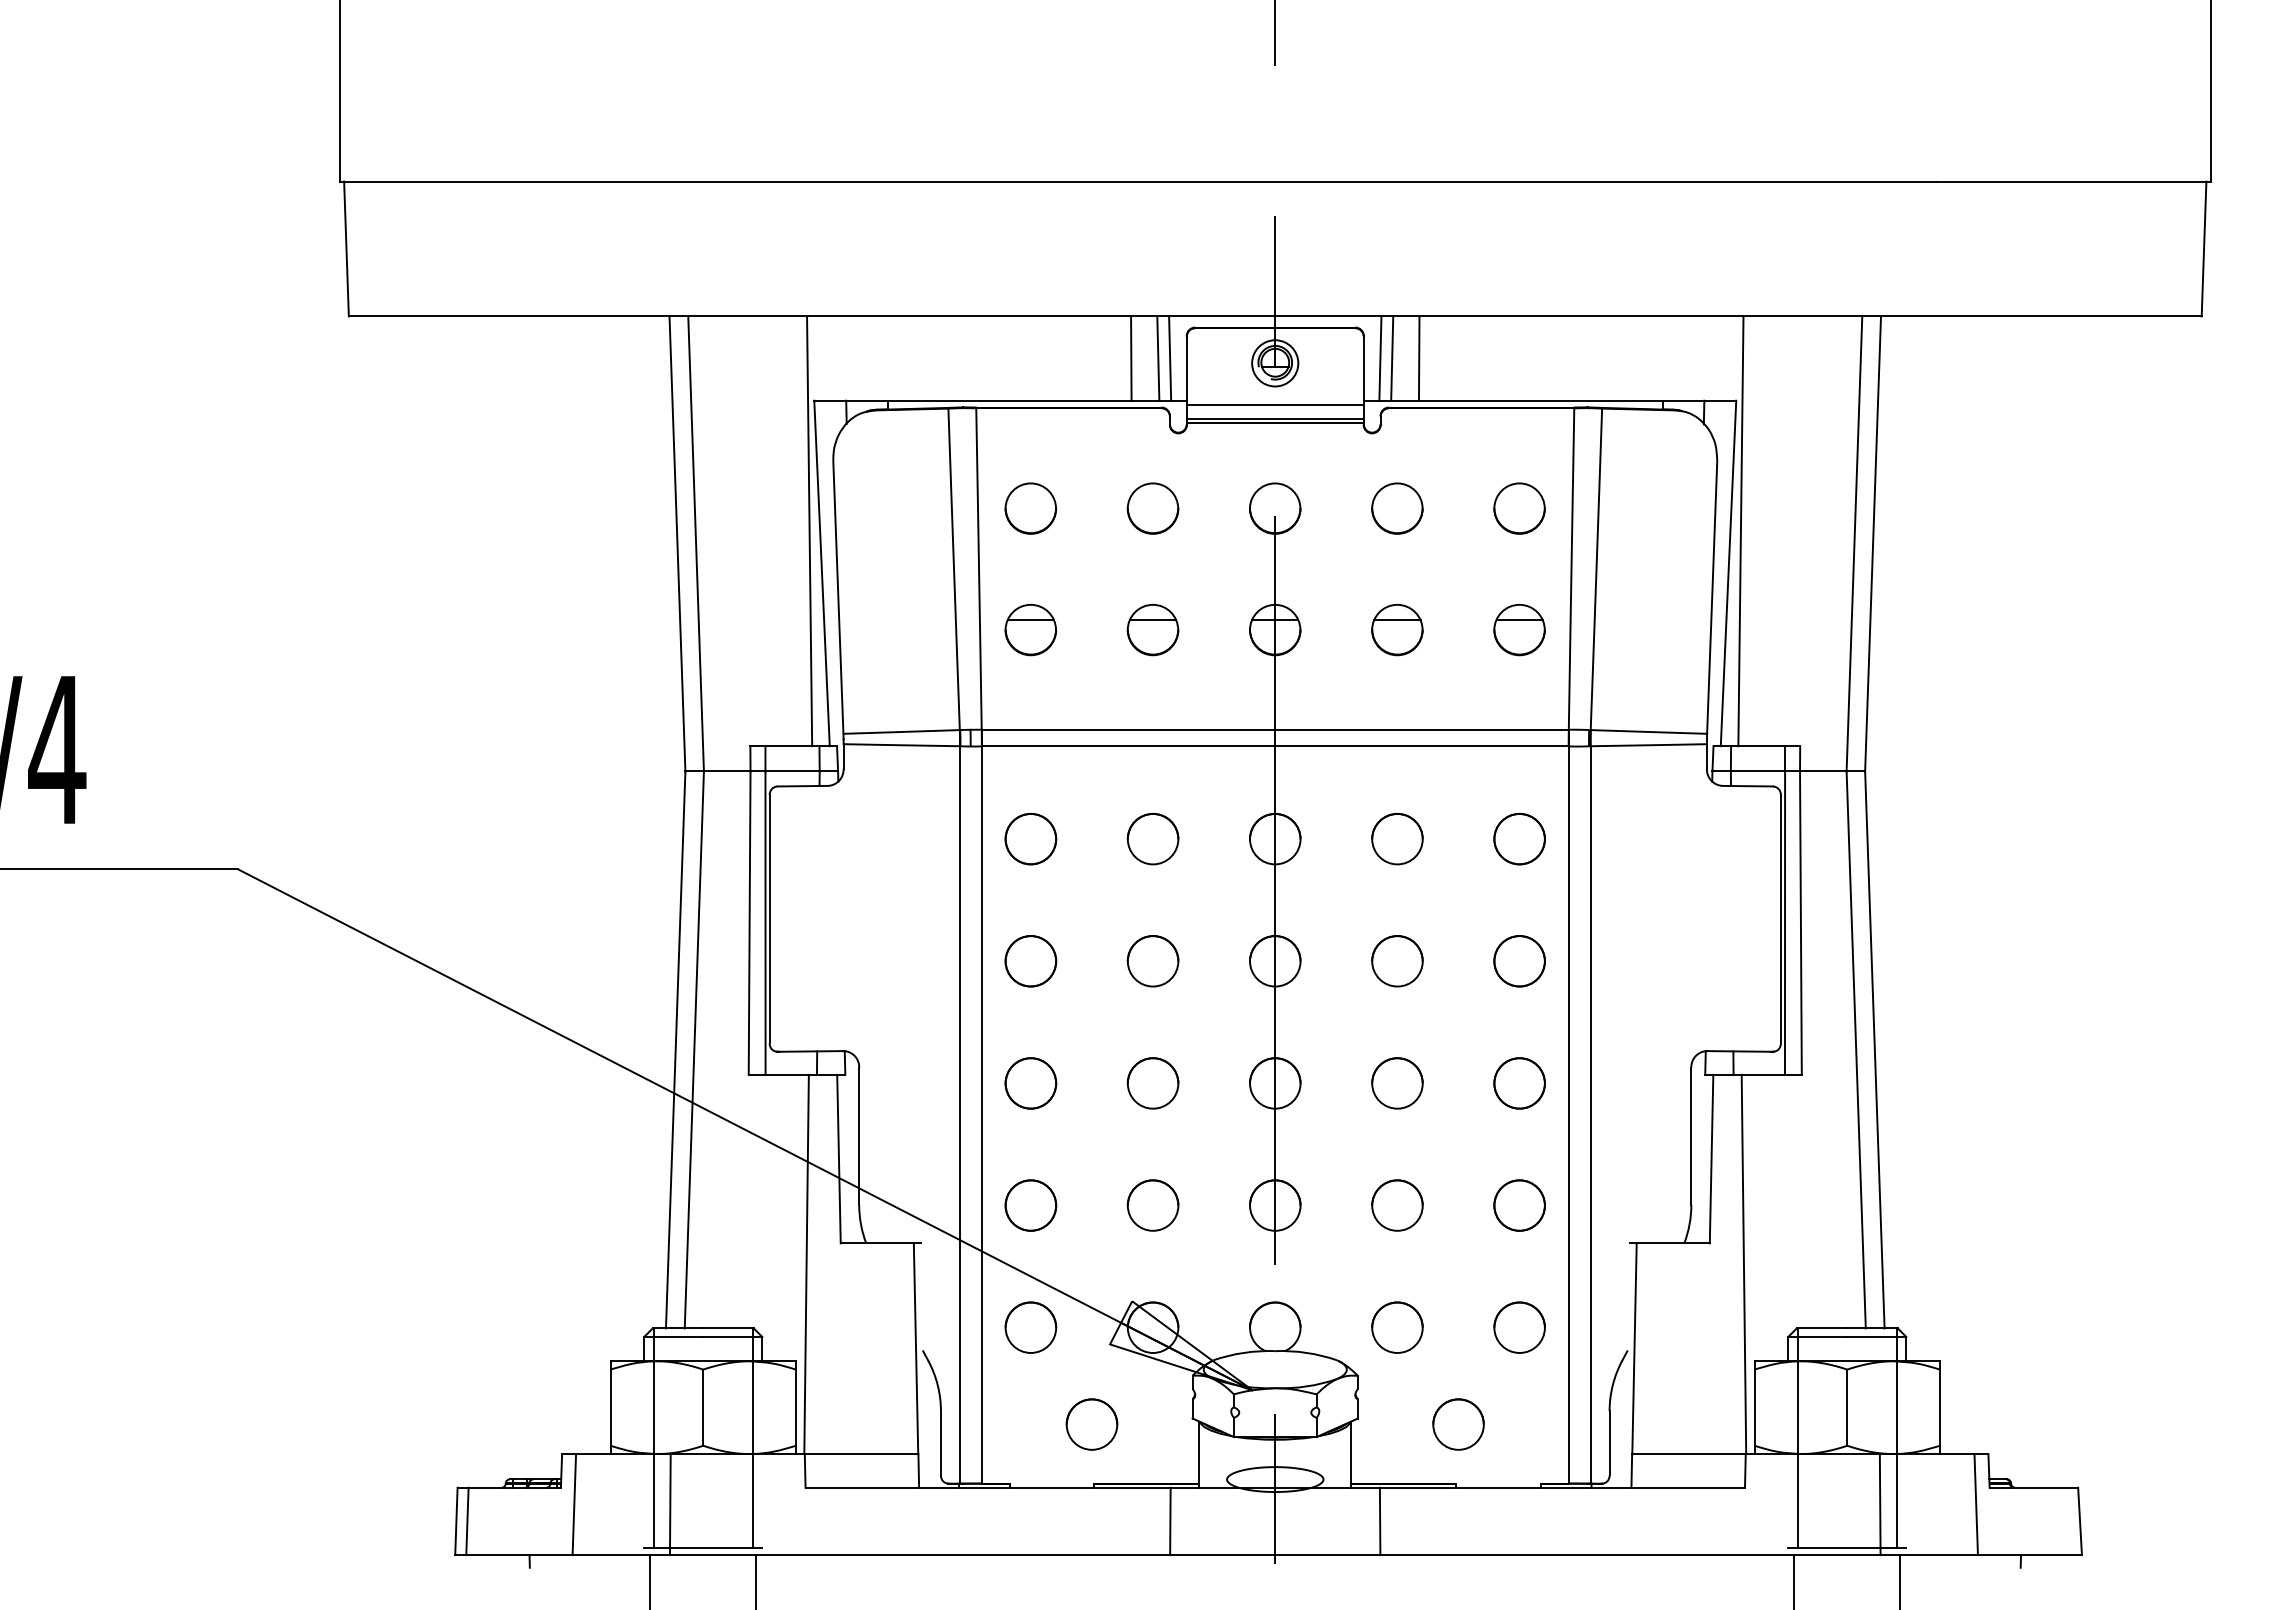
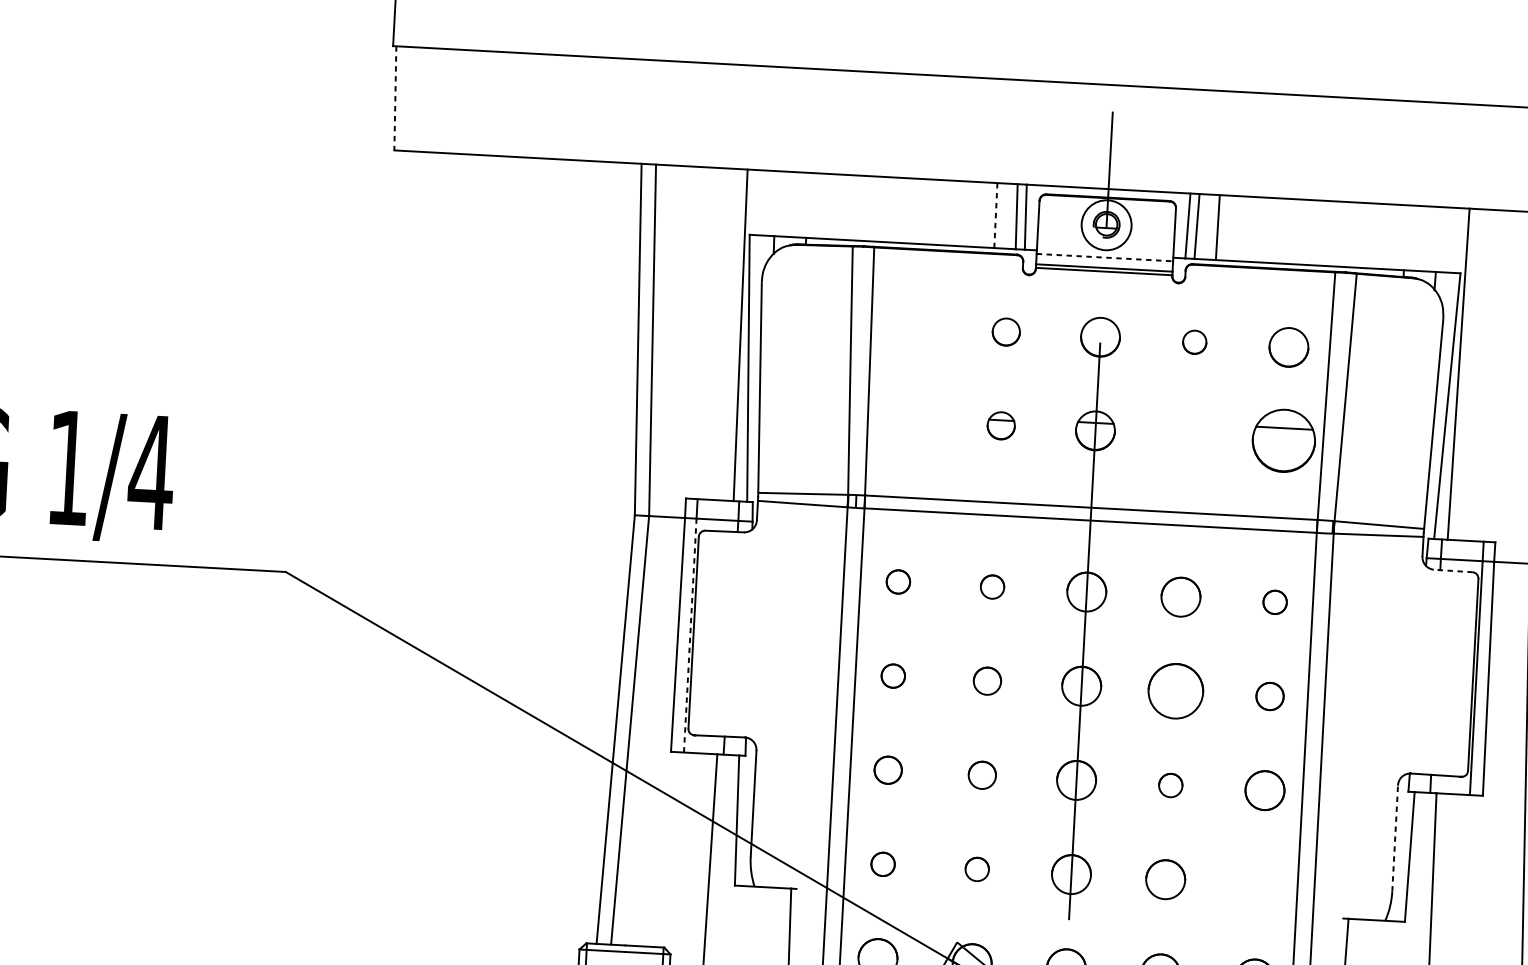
line: (346, 249) -> (395, 98), solid -> dashed
line: (1131, 359) -> (995, 216), solid -> dashed
circle: (1275, 363) -> (1106, 225), size x1.4
line: (1275, 405) -> (1105, 257), solid -> dashed
part: (1030, 508) -> (911, 326), removed
part: (1152, 508) -> (1005, 332), size x0.7
circle: (1397, 508) -> (1194, 342), size x0.6
part: (1030, 630) -> (906, 421), removed
part: (1152, 630) -> (1000, 426), size x0.7
part: (1397, 630) -> (1189, 436), removed
part: (1519, 630) -> (1283, 441), size x1.6
line: (1747, 786) -> (1453, 571), solid -> dashed
part: (1030, 839) -> (898, 582), size x0.6
part: (1152, 839) -> (992, 587), size x0.6
circle: (1519, 839) -> (1275, 602), size x0.6
line: (765, 923) -> (690, 635), solid -> dashed
part: (1030, 961) -> (892, 676), size x0.6
part: (1152, 961) -> (987, 681), size x0.7
circle: (1397, 961) -> (1175, 691), size x1.4
circle: (1519, 961) -> (1269, 696), size x0.7
part: (1030, 1083) -> (887, 770), size x0.7
part: (1152, 1083) -> (981, 775), size x0.7
circle: (1397, 1083) -> (1170, 785), size x0.6
line: (1691, 1136) -> (1395, 838), solid -> dashed
part: (1030, 1205) -> (882, 864), size x0.6
part: (1152, 1205) -> (976, 869), size x0.6
circle: (1519, 1205) -> (1259, 884), removed

